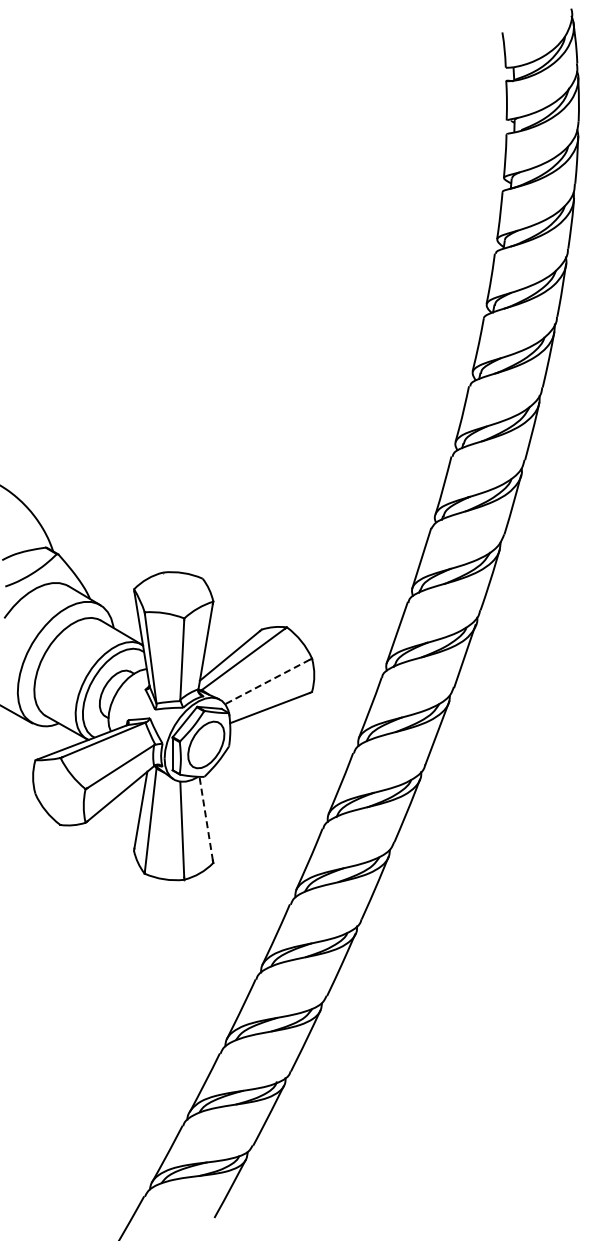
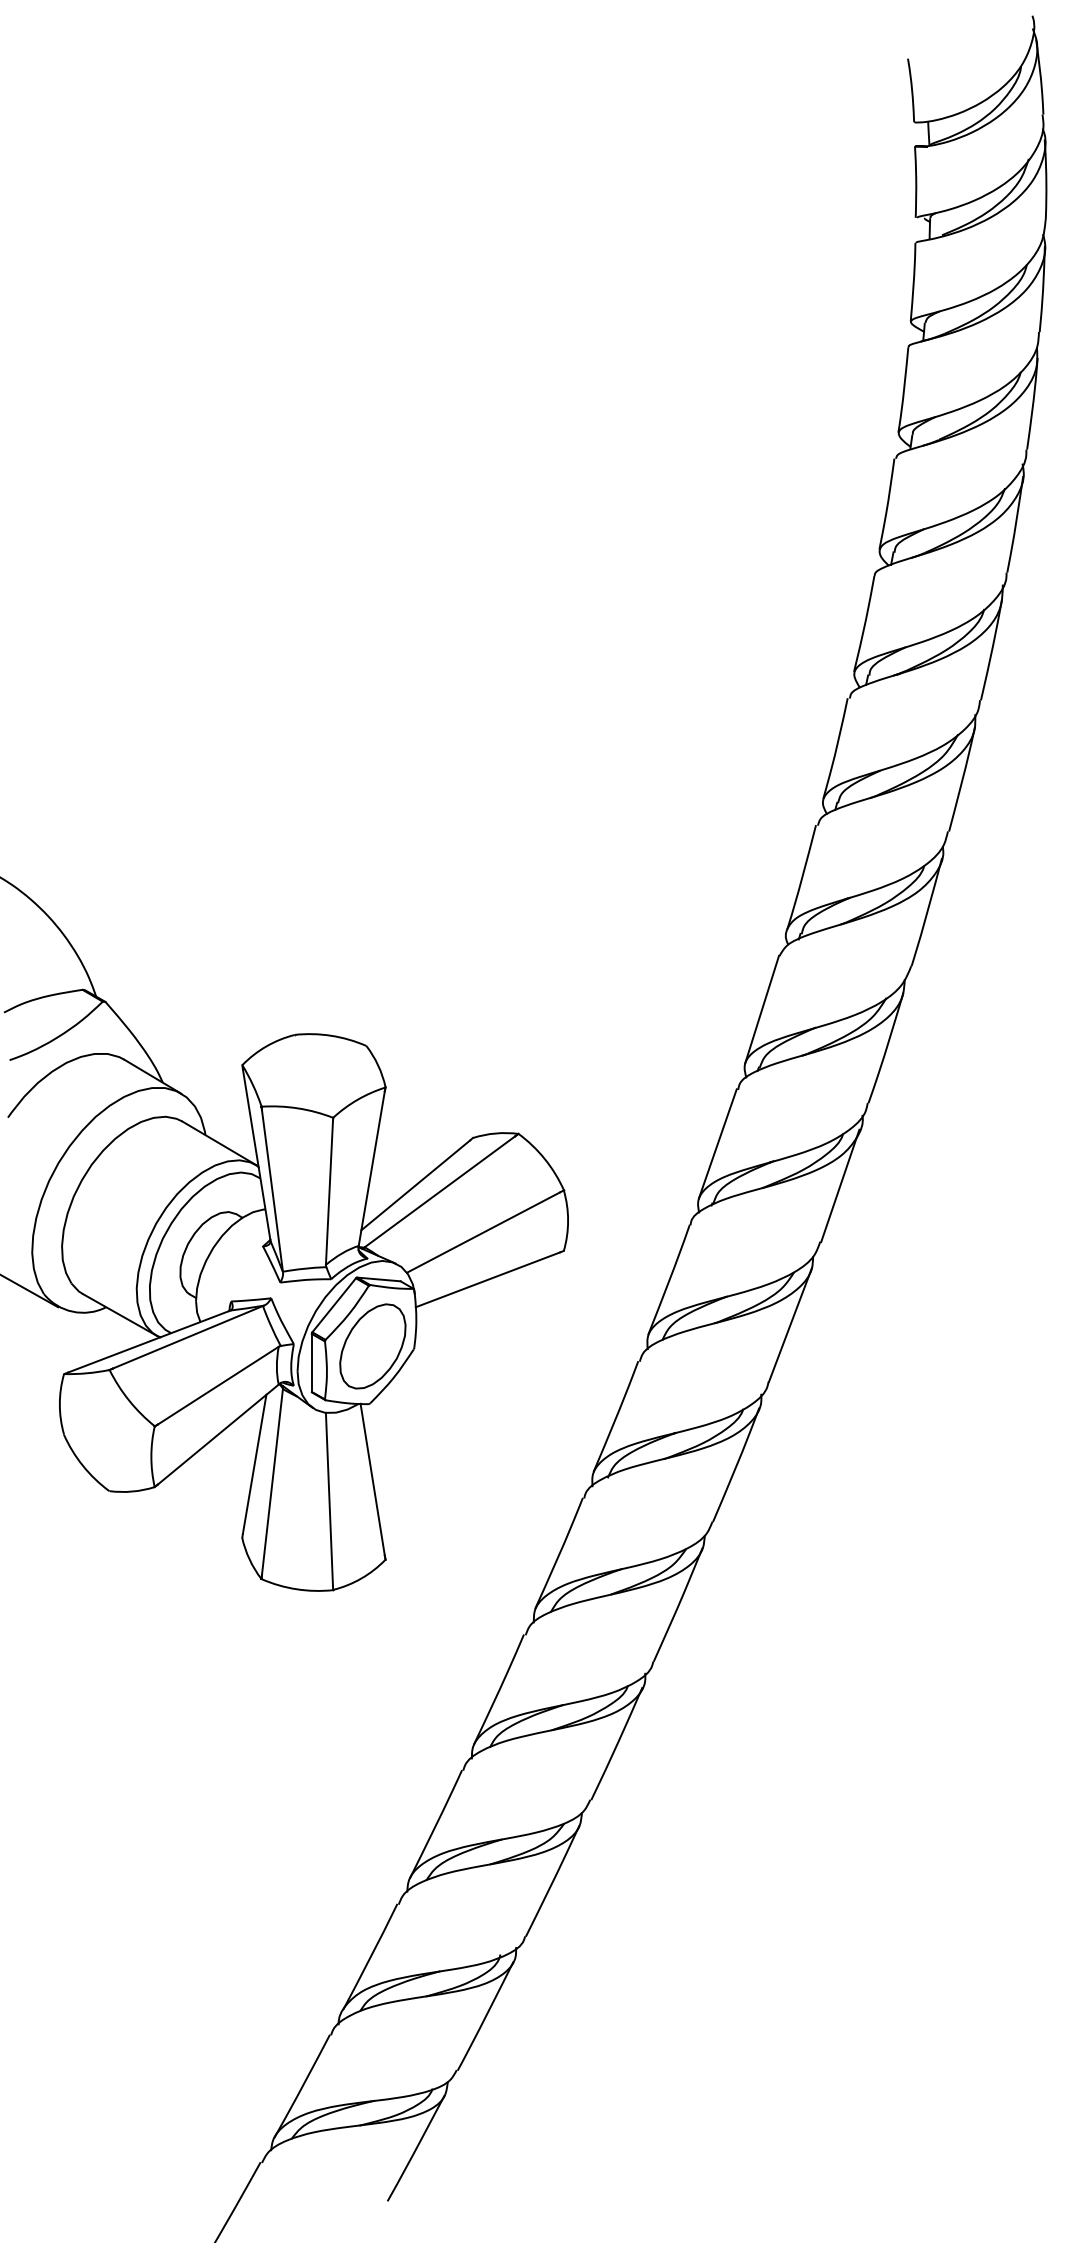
line: (267, 681) -> (483, 1231), dashed -> solid
line: (206, 818) -> (373, 1479), dashed -> solid

